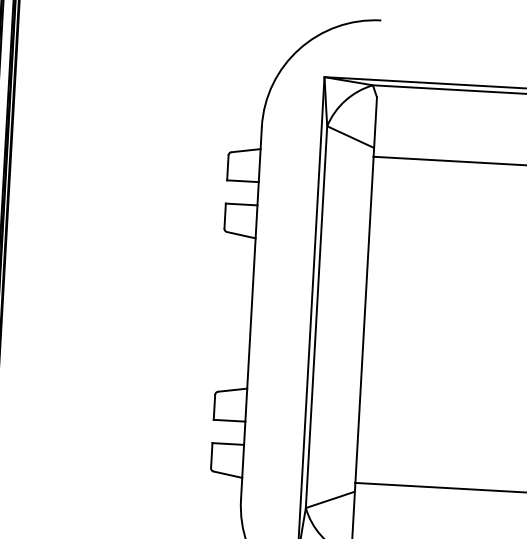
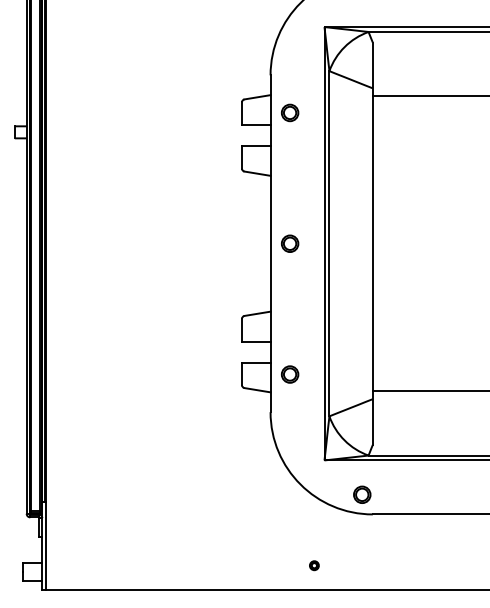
part: (281, 169) -> (290, 112), added
part: (273, 314) -> (290, 243), added
part: (265, 459) -> (290, 374), added

